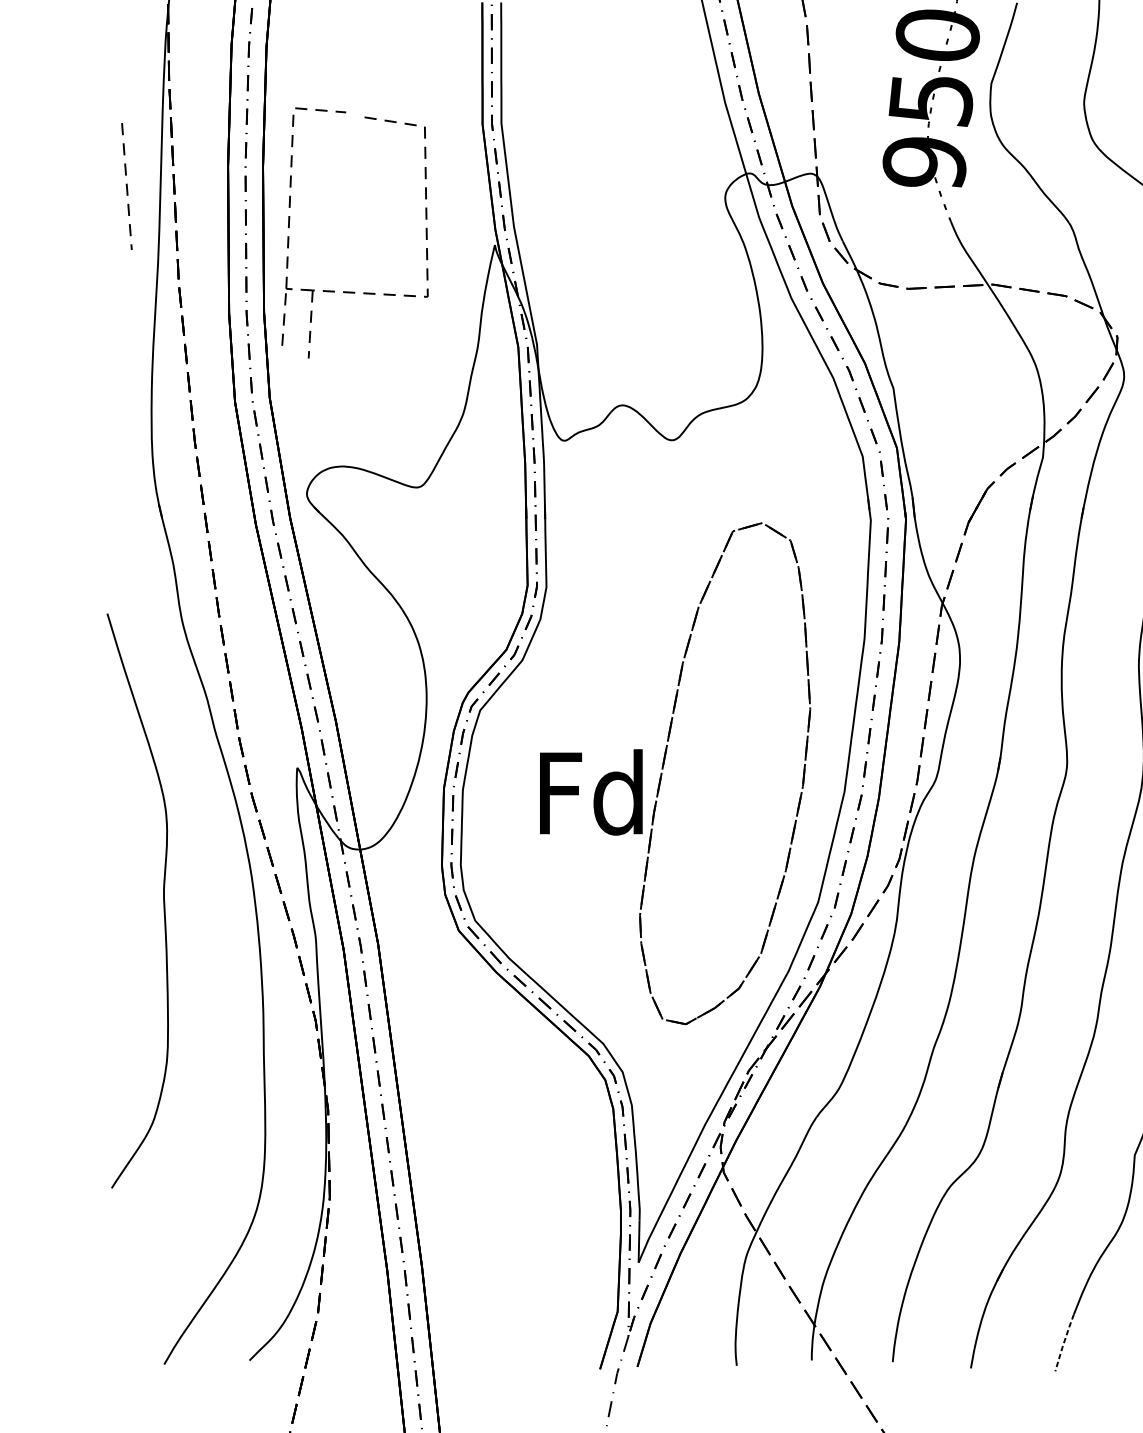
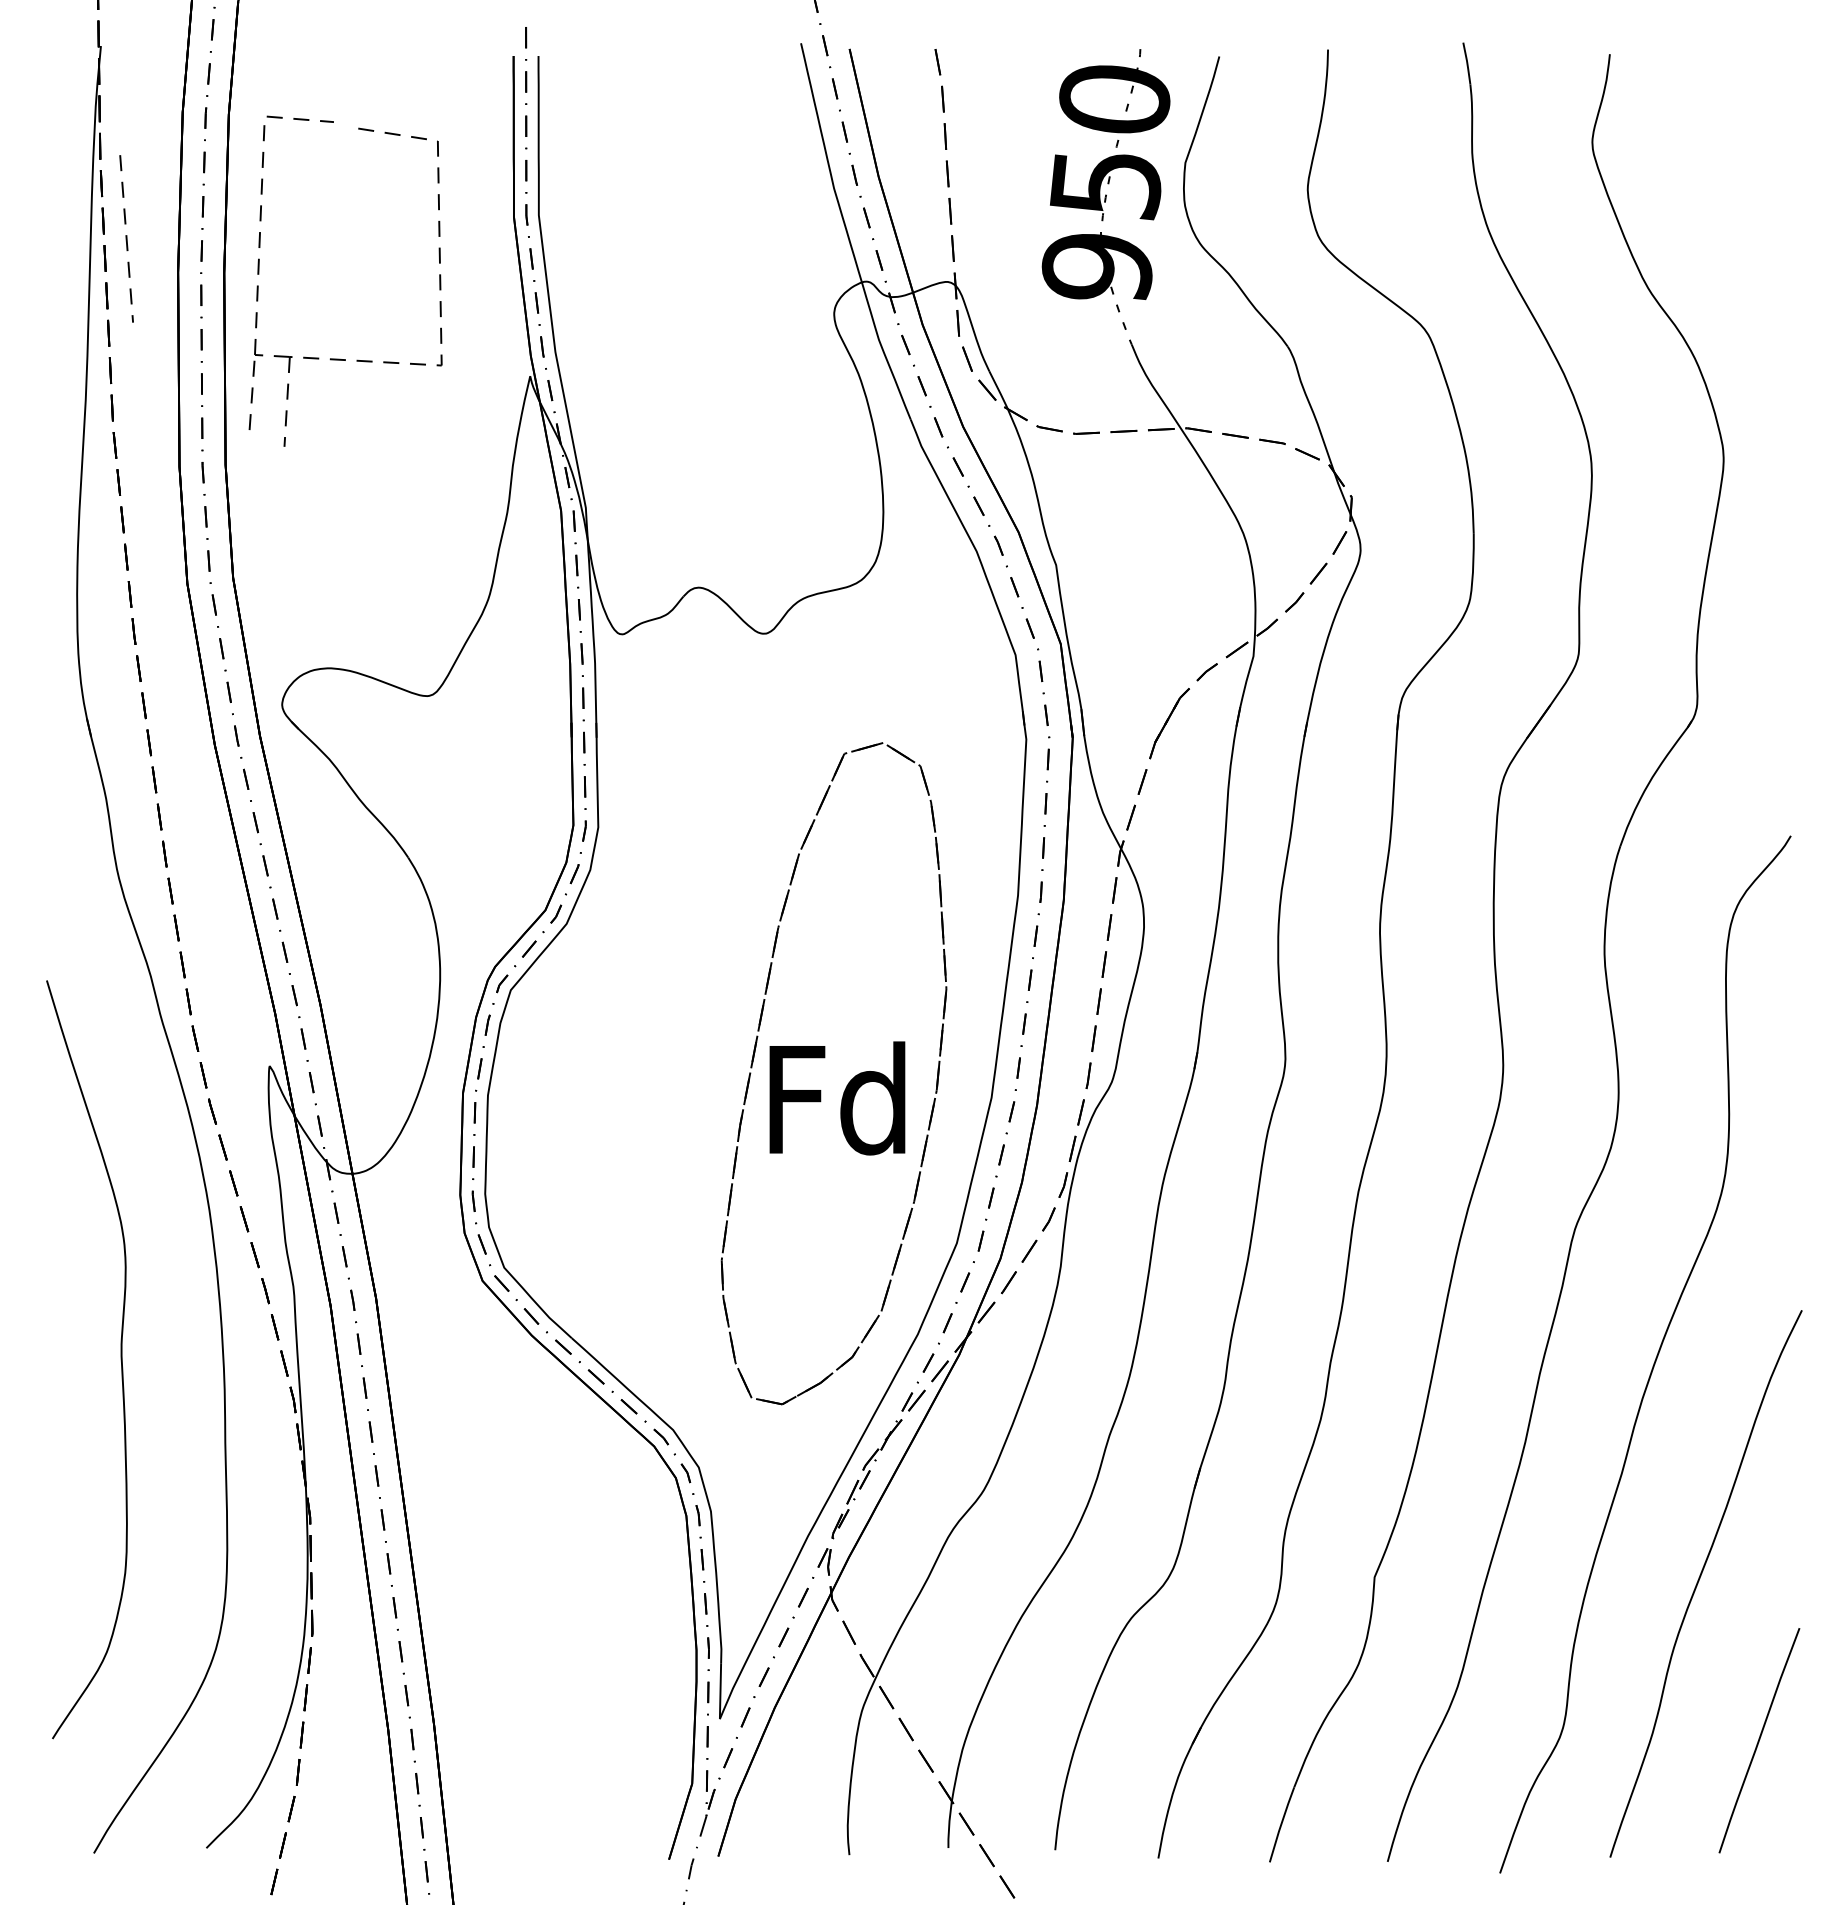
line: (126, 186) -> (126, 238), moved
part: (351, 291) -> (340, 358), moved
text: (591, 792) -> (837, 1098), moved
curve: (163, 900) -> (120, 1359), moved
line: (1064, 1342) -> (1281, 1824), dashed -> solid

